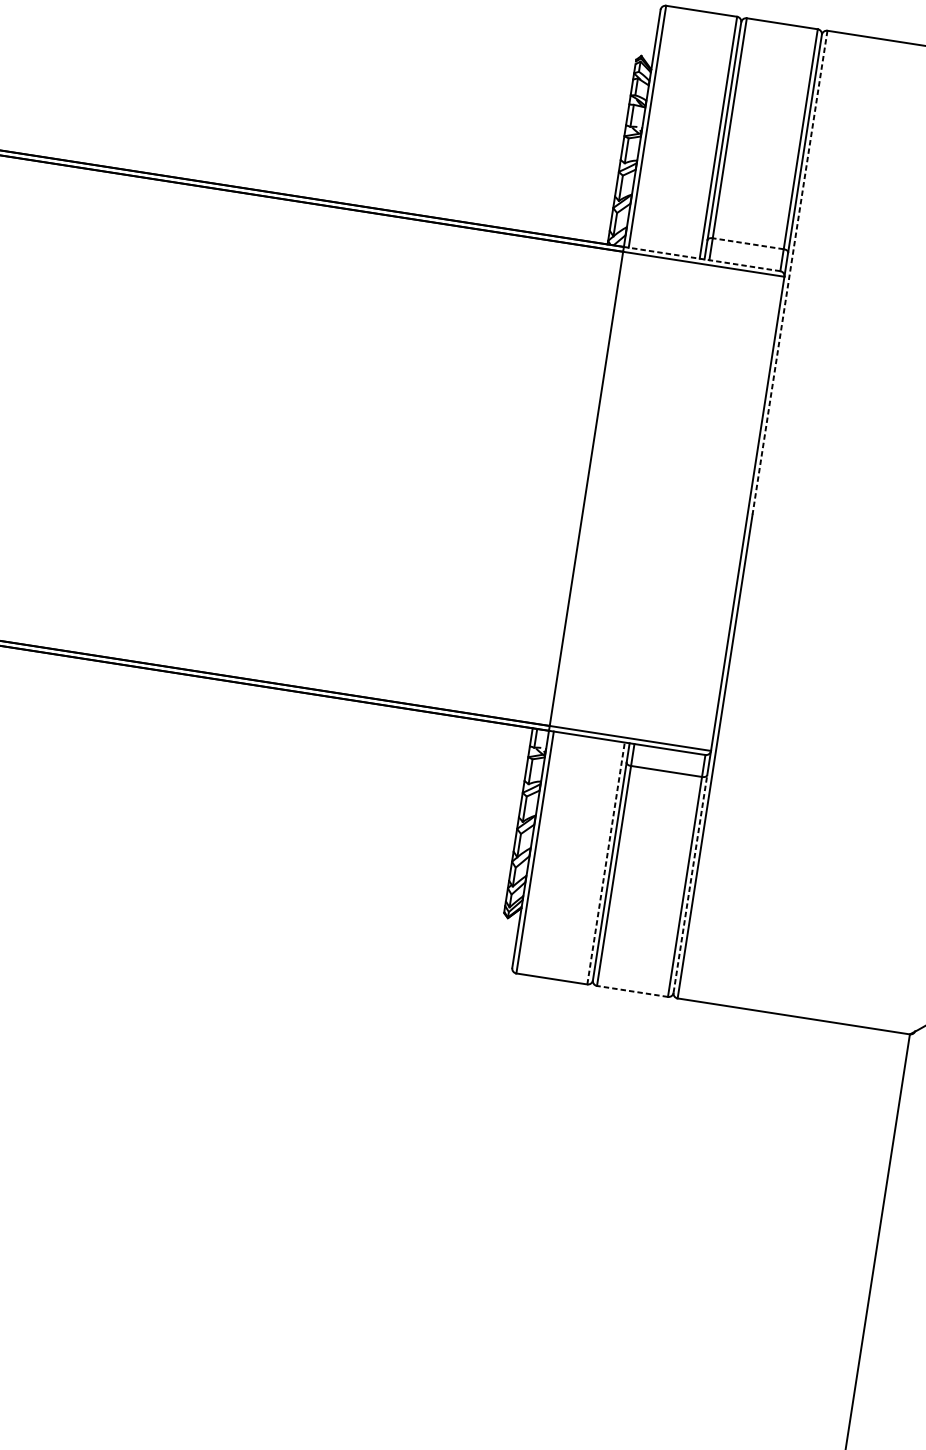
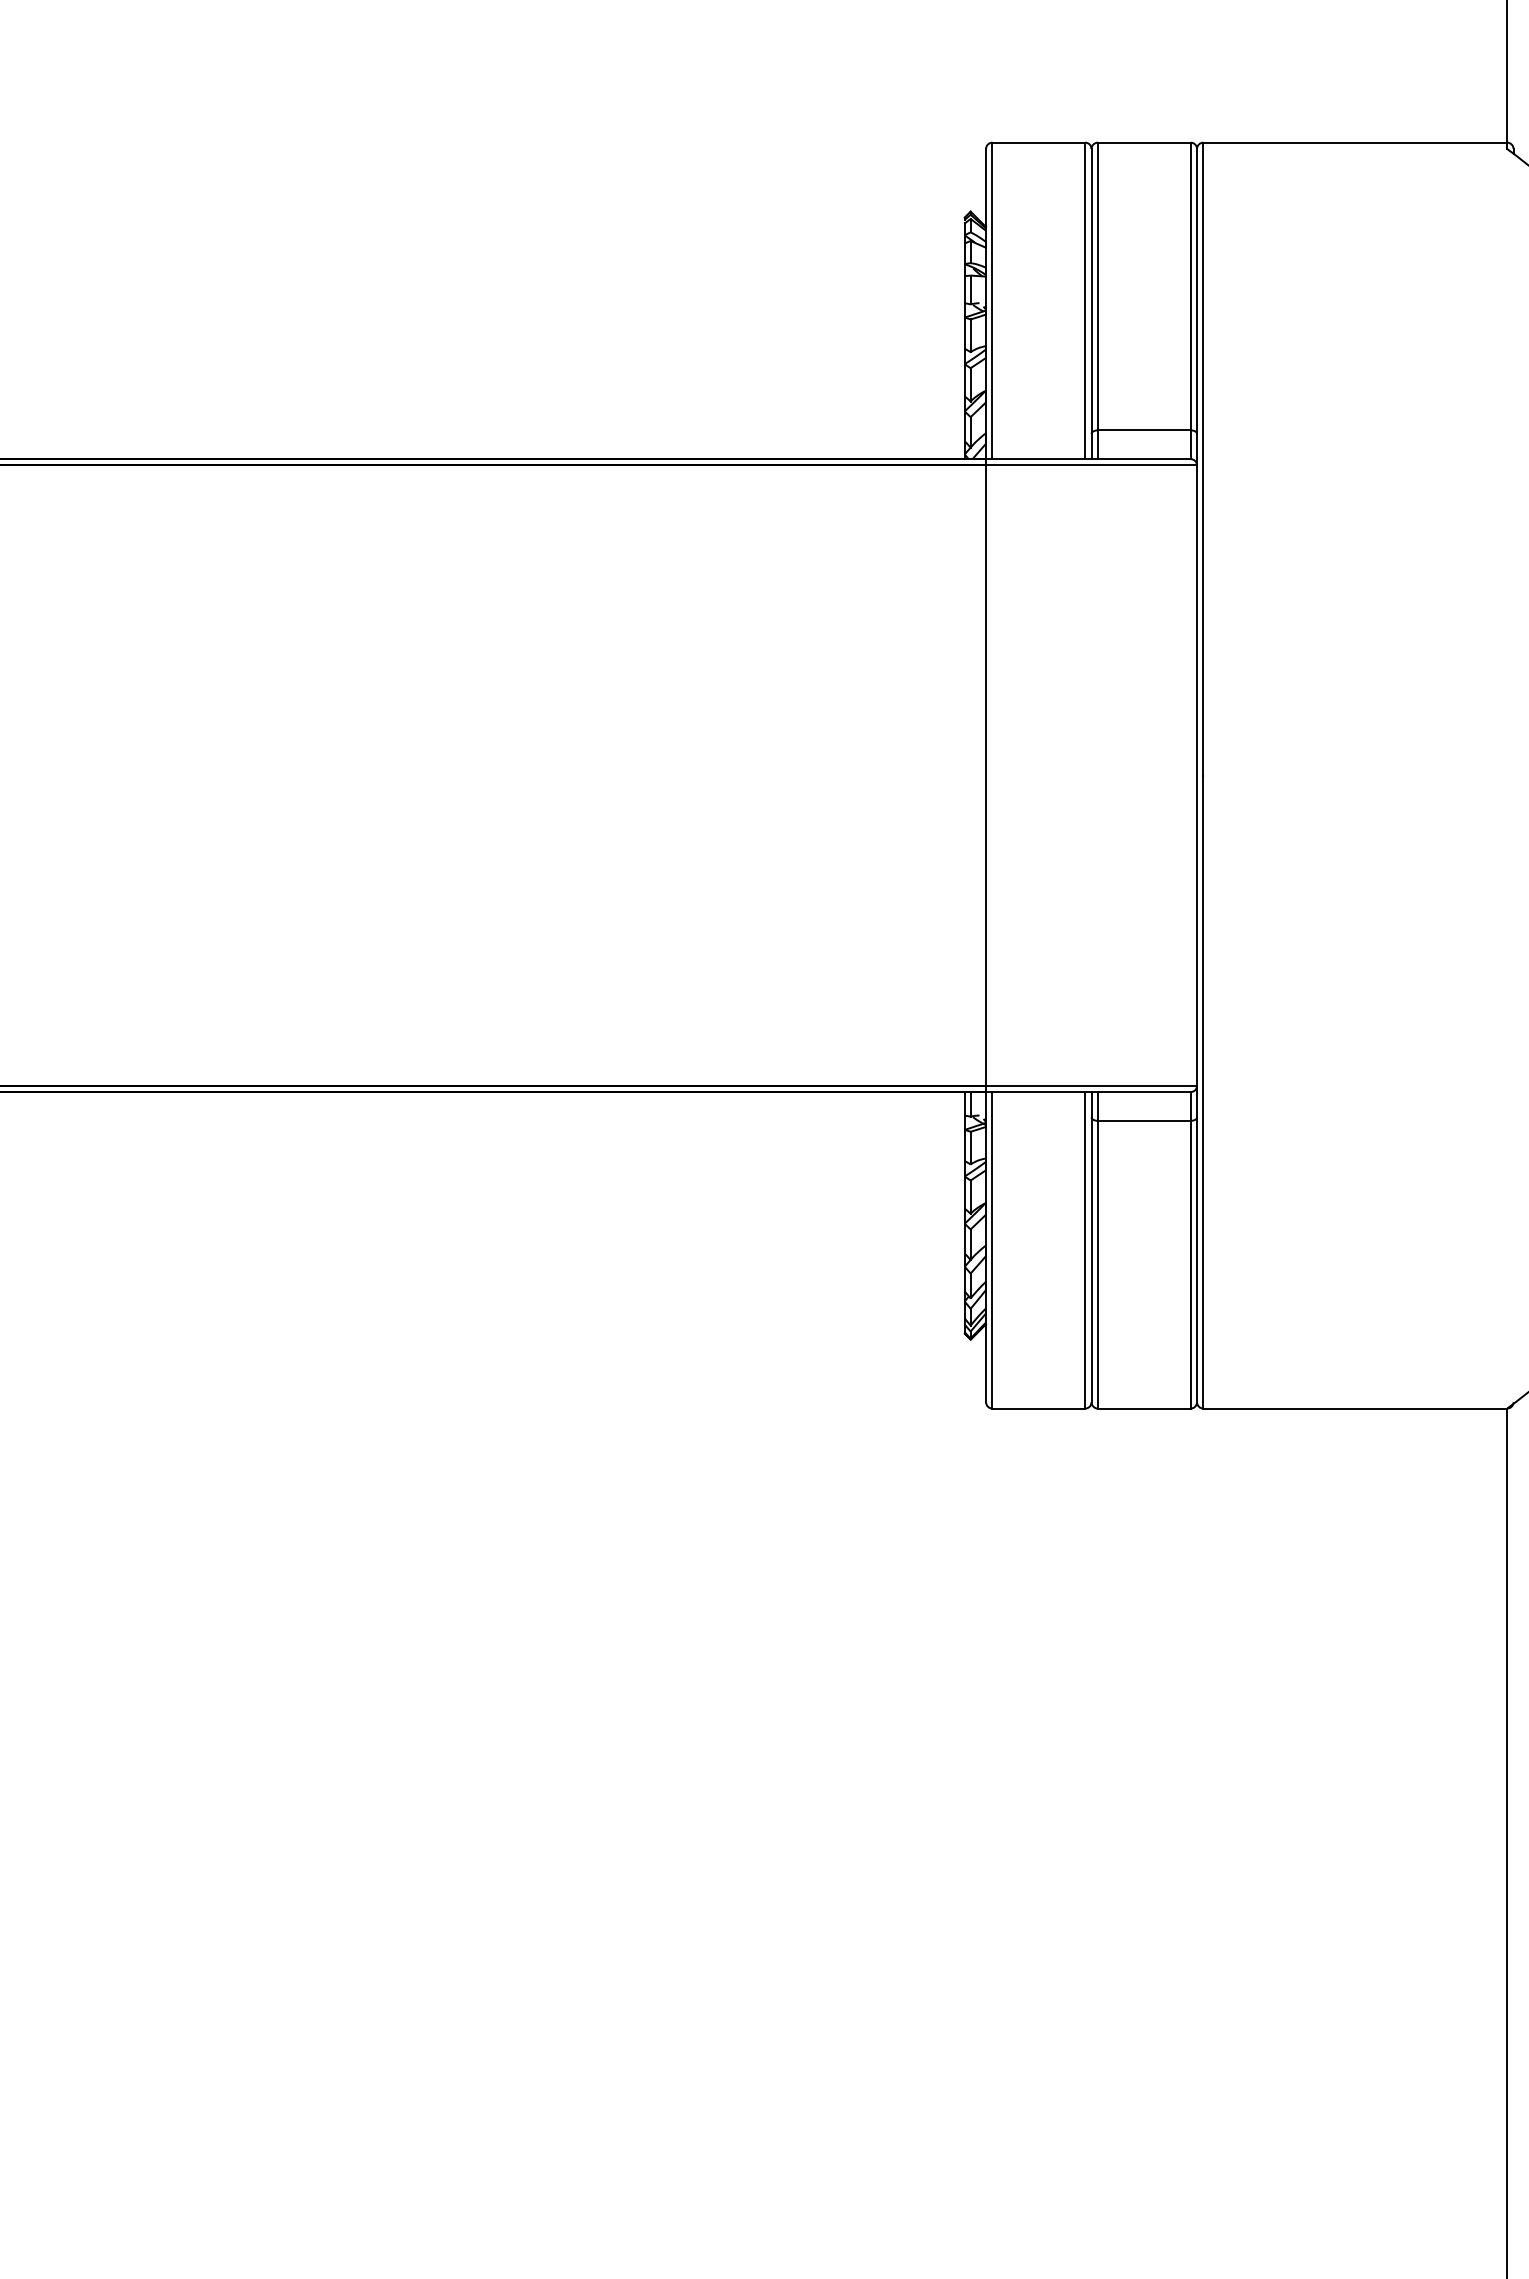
line: (747, 243) -> (1143, 430), dashed -> solid
line: (701, 259) -> (1087, 459), dashed -> solid
line: (790, 272) -> (1203, 459), dashed -> solid
line: (606, 862) -> (1085, 1249), dashed -> solid
line: (690, 883) -> (1197, 1259), dashed -> solid
line: (631, 991) -> (1143, 1408), dashed -> solid

